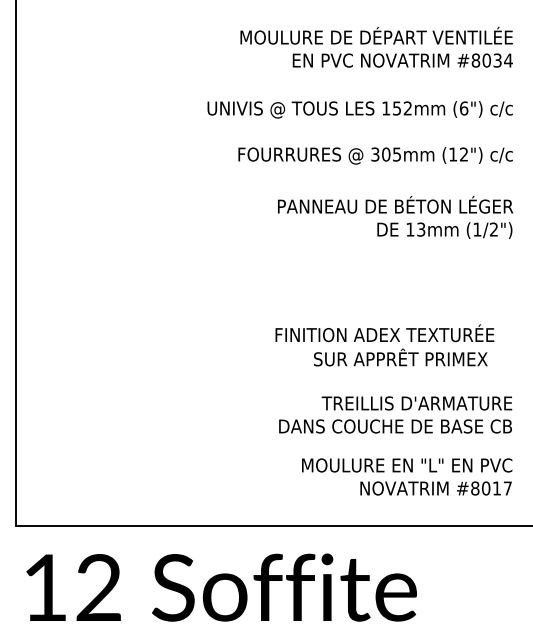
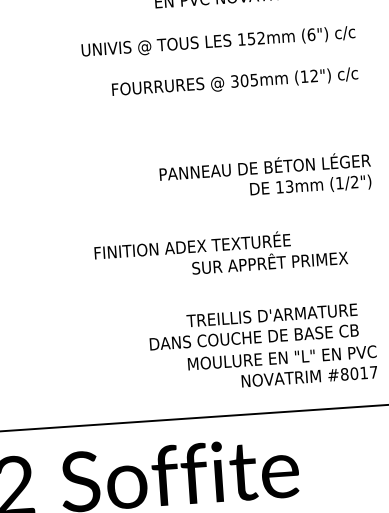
text: (395, 217) -> (265, 177), moved
text: (384, 333) -> (192, 245), moved
text: (395, 414) -> (253, 326), moved

